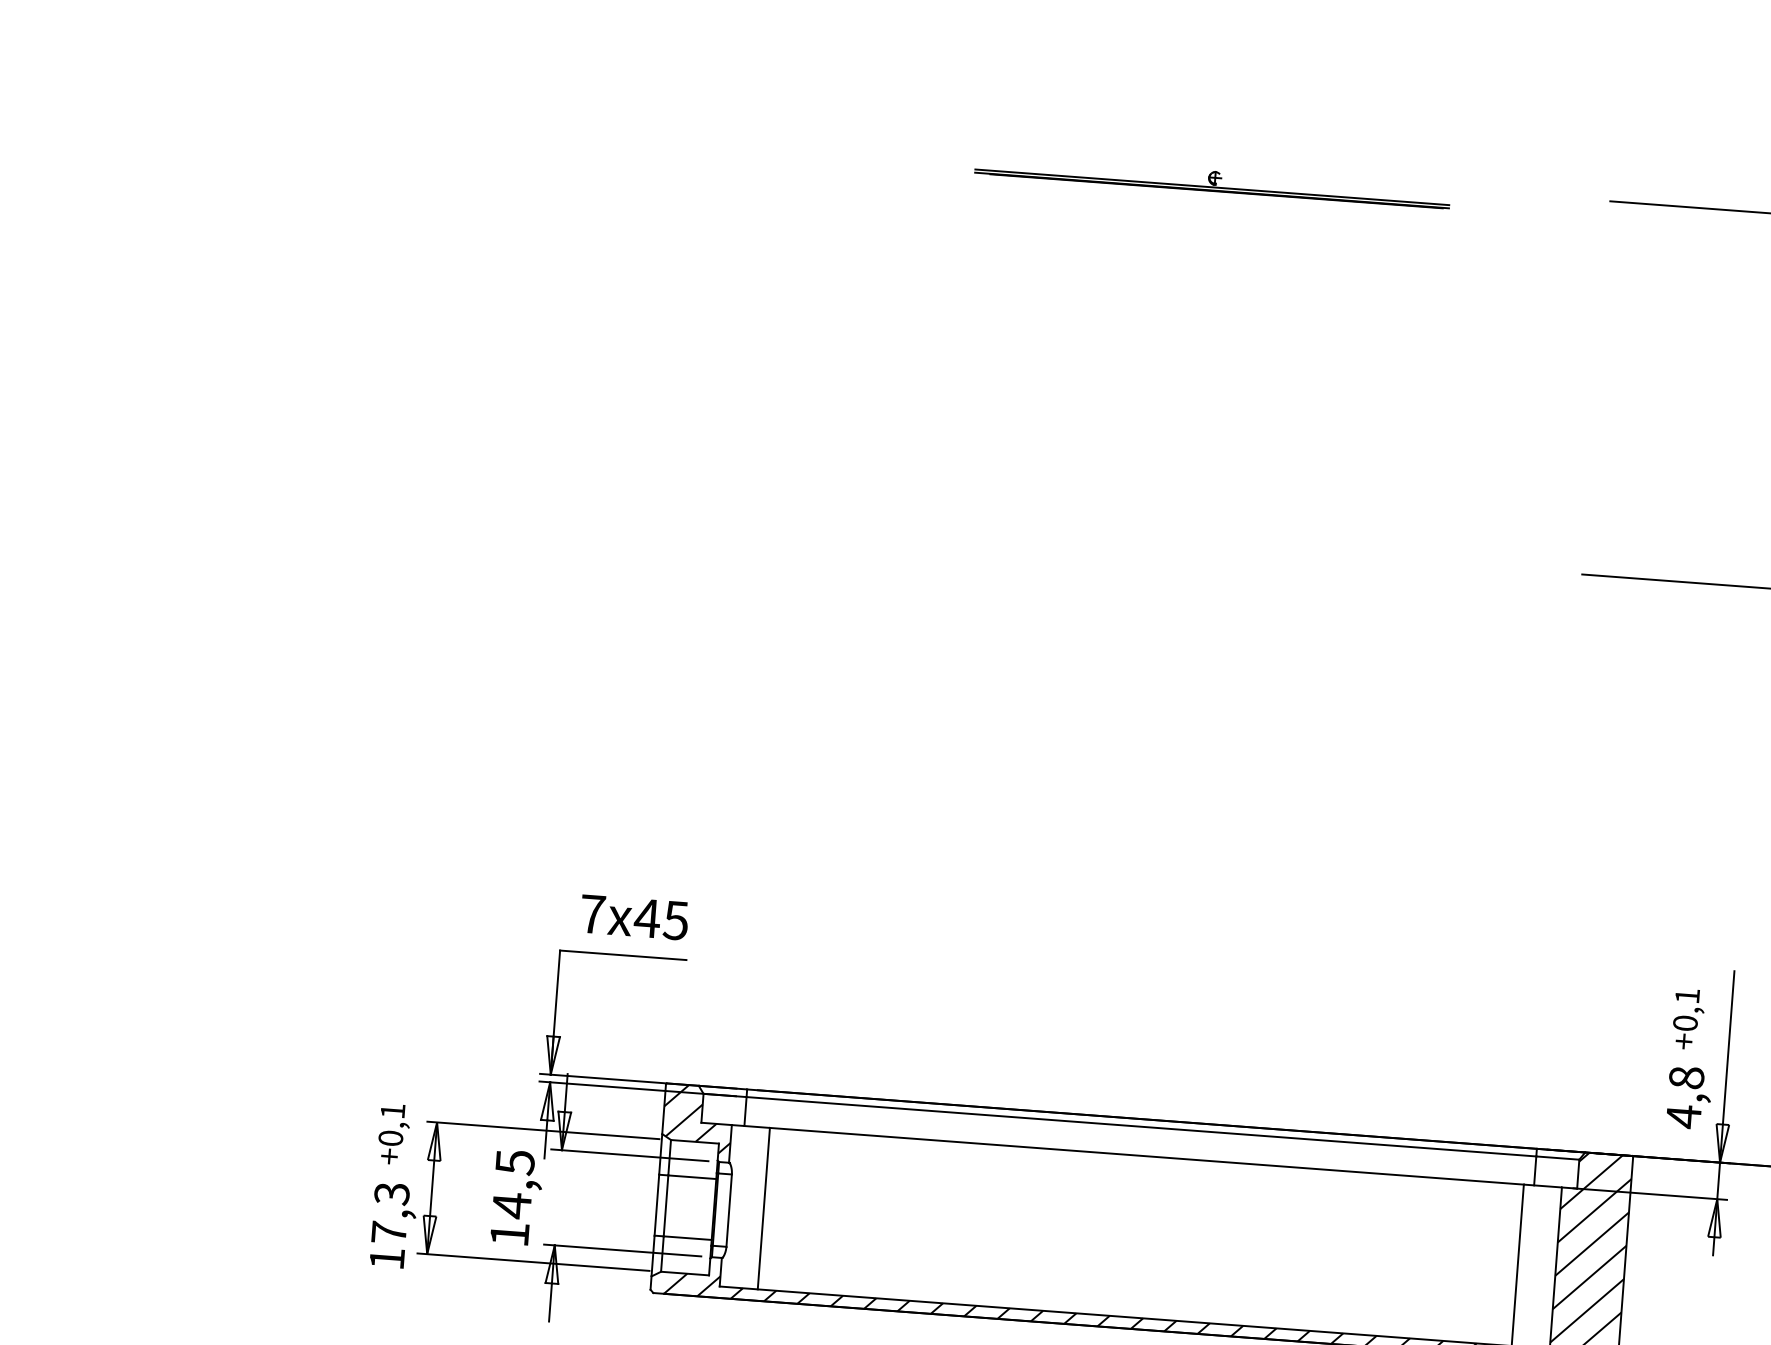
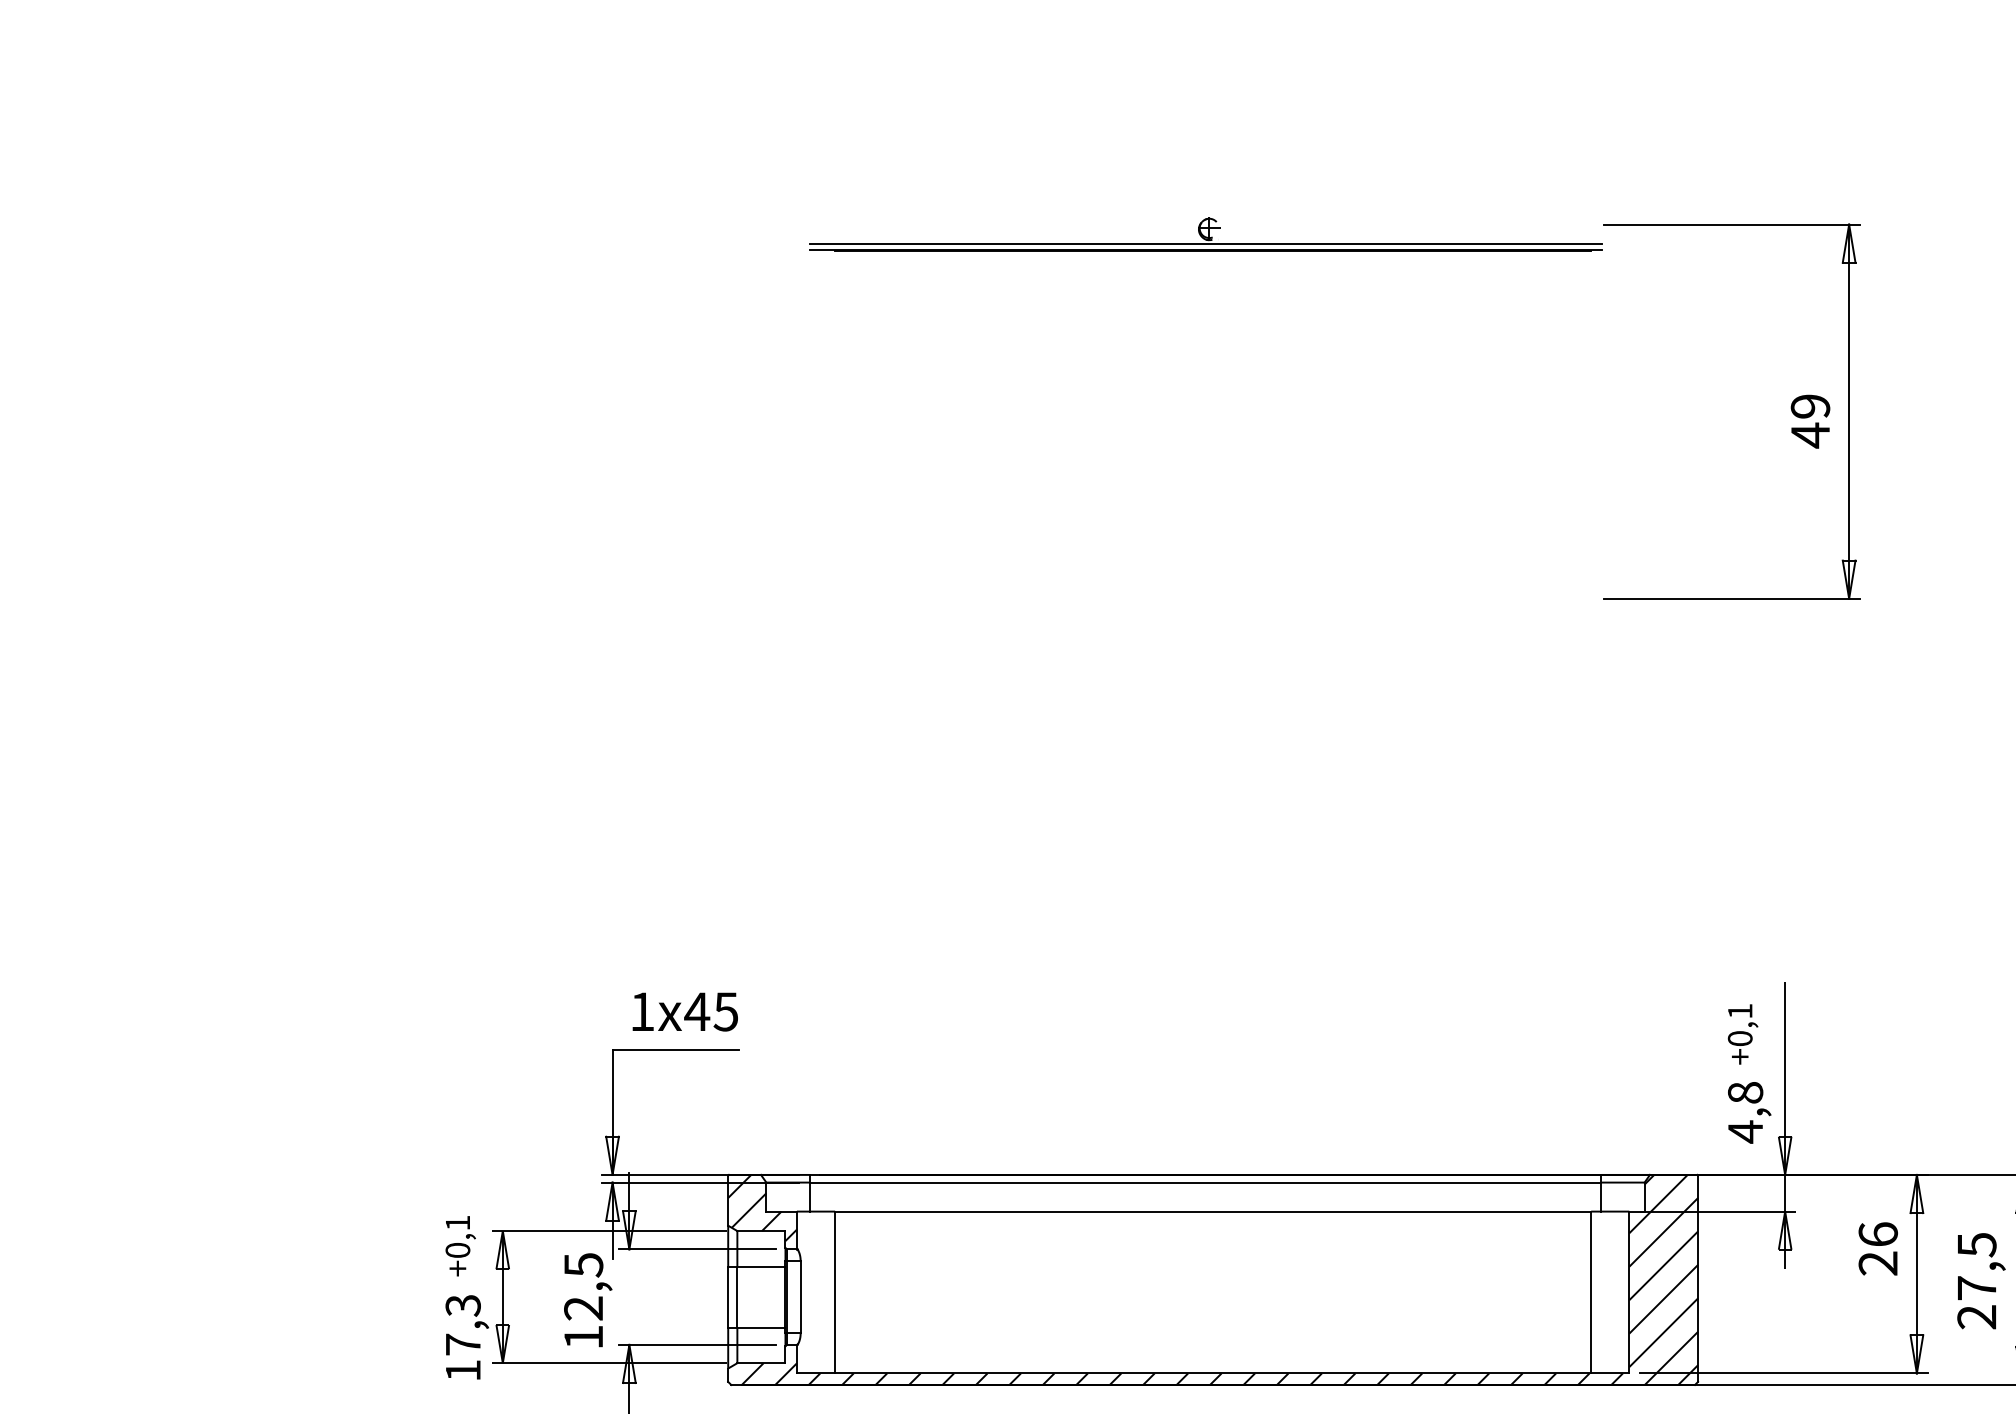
part: (1212, 181) -> (1205, 234), size x1.67
text: (592, 913) -> (642, 1011), 7 -> 1
text: (511, 1205) -> (583, 1308), 14,5 -> 12,5

